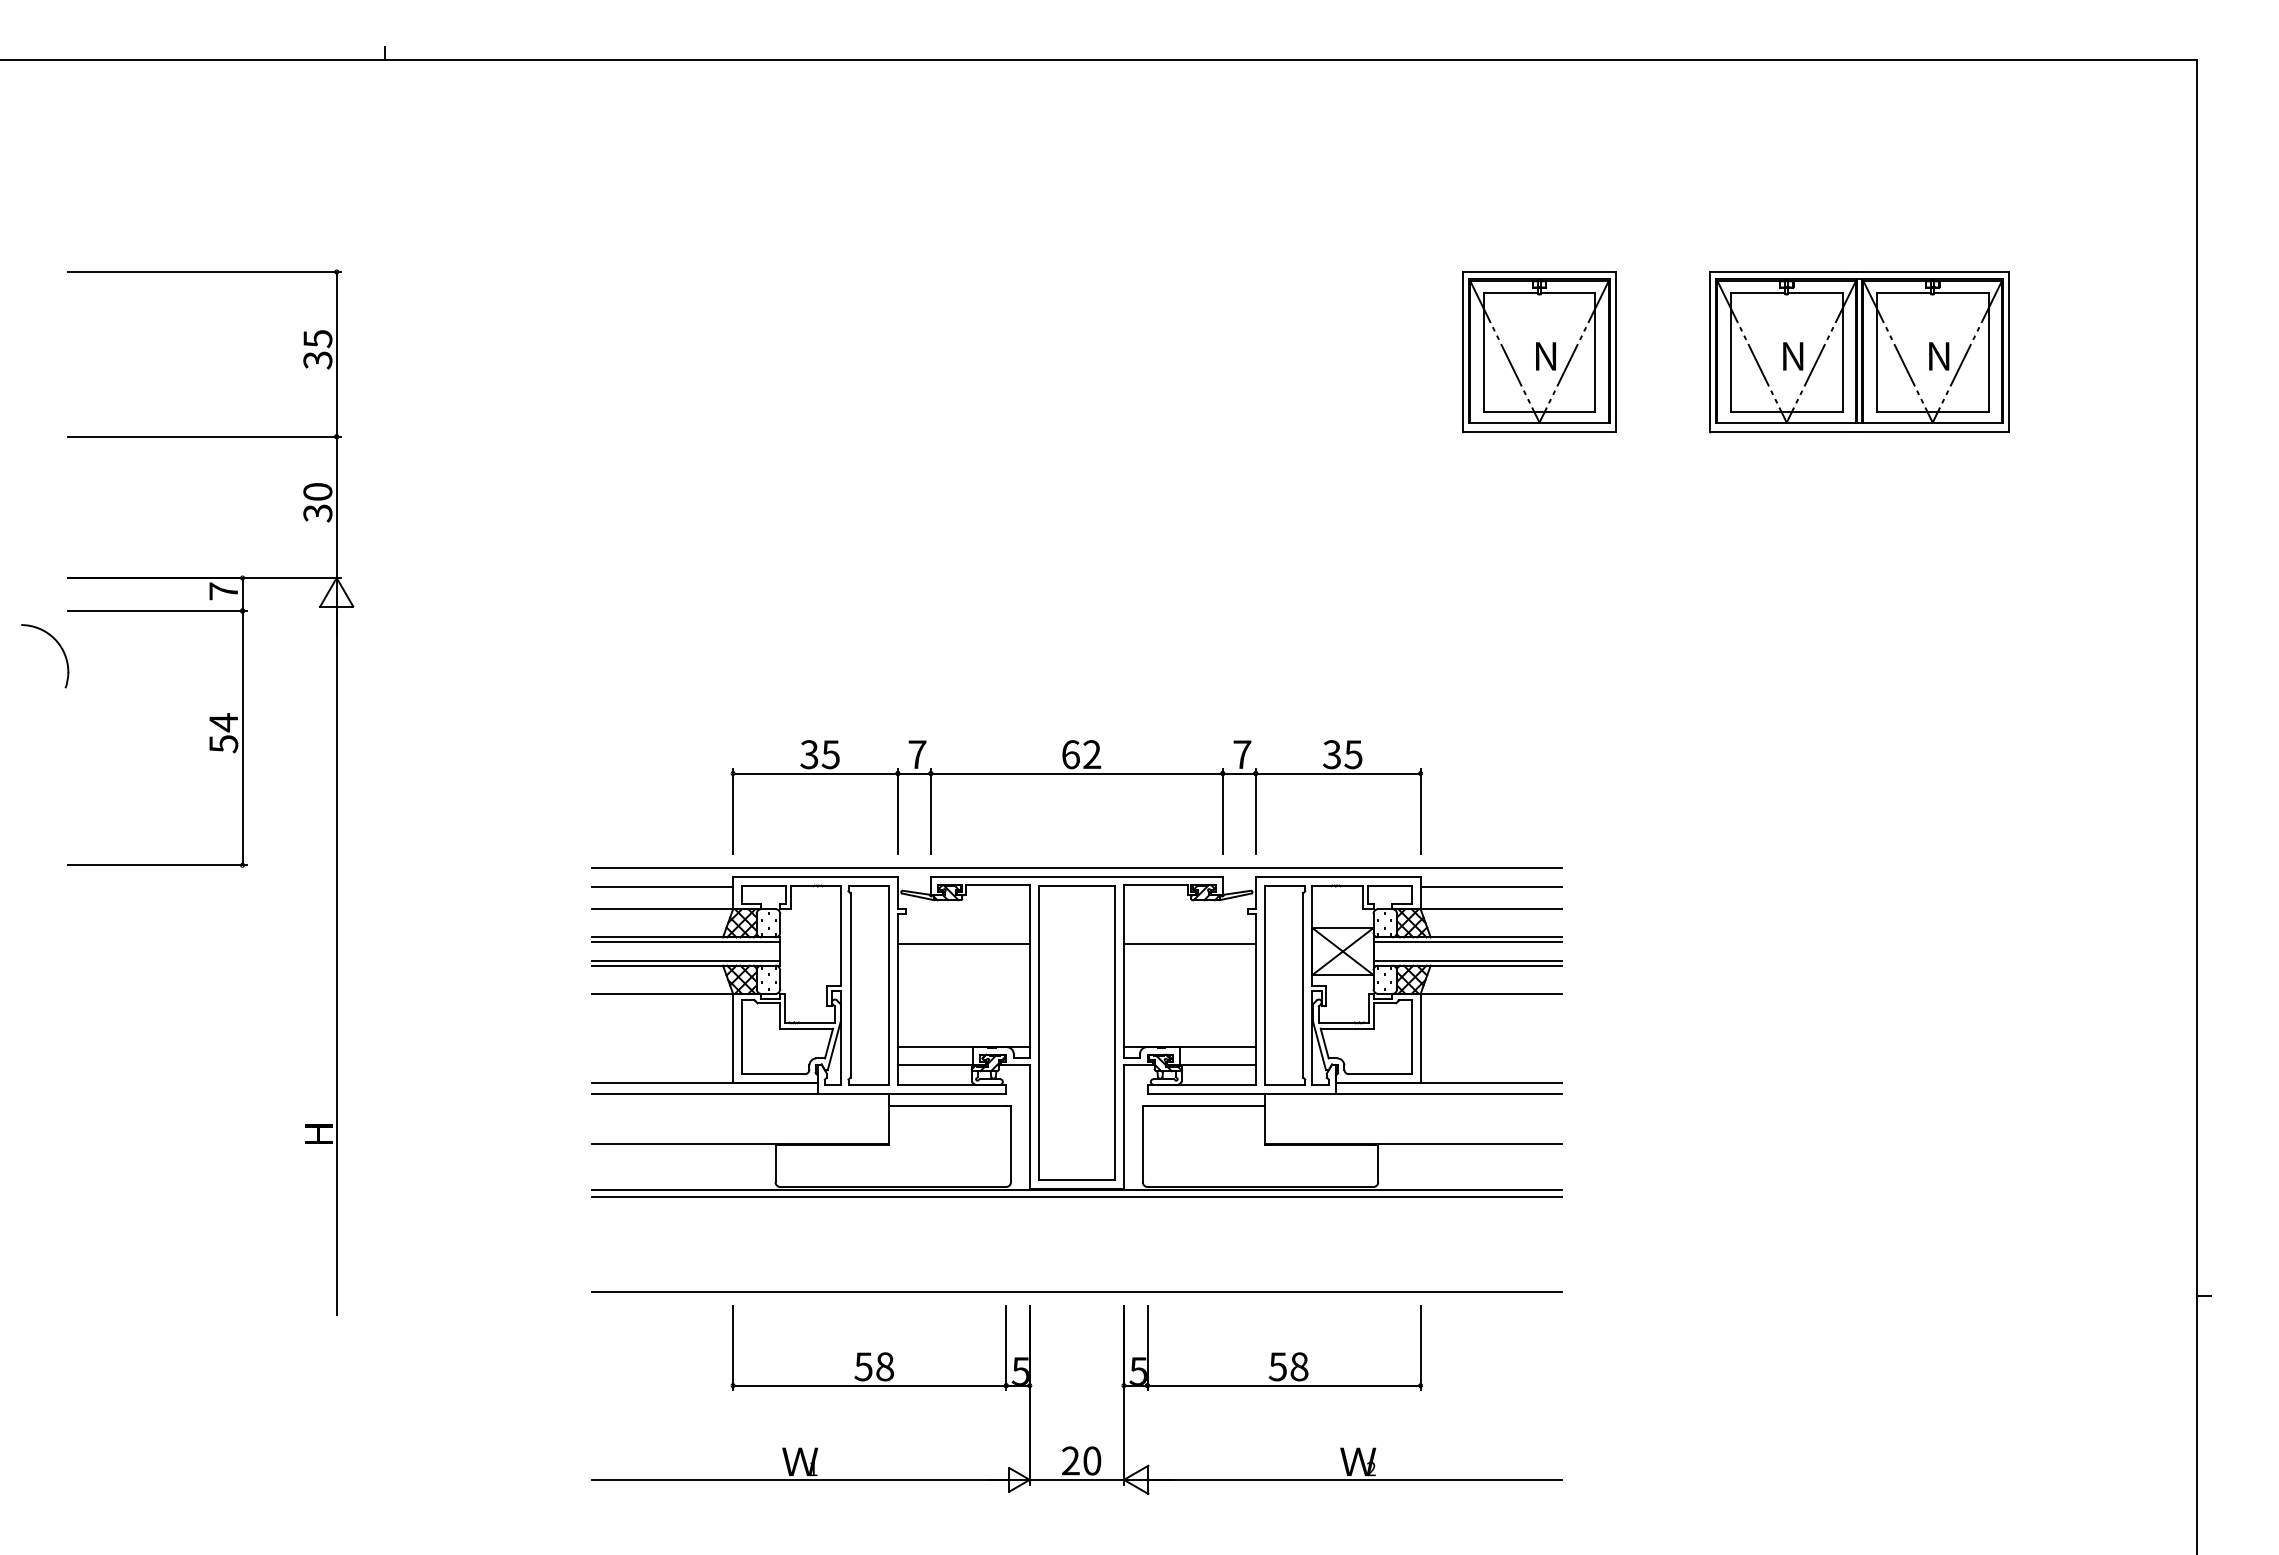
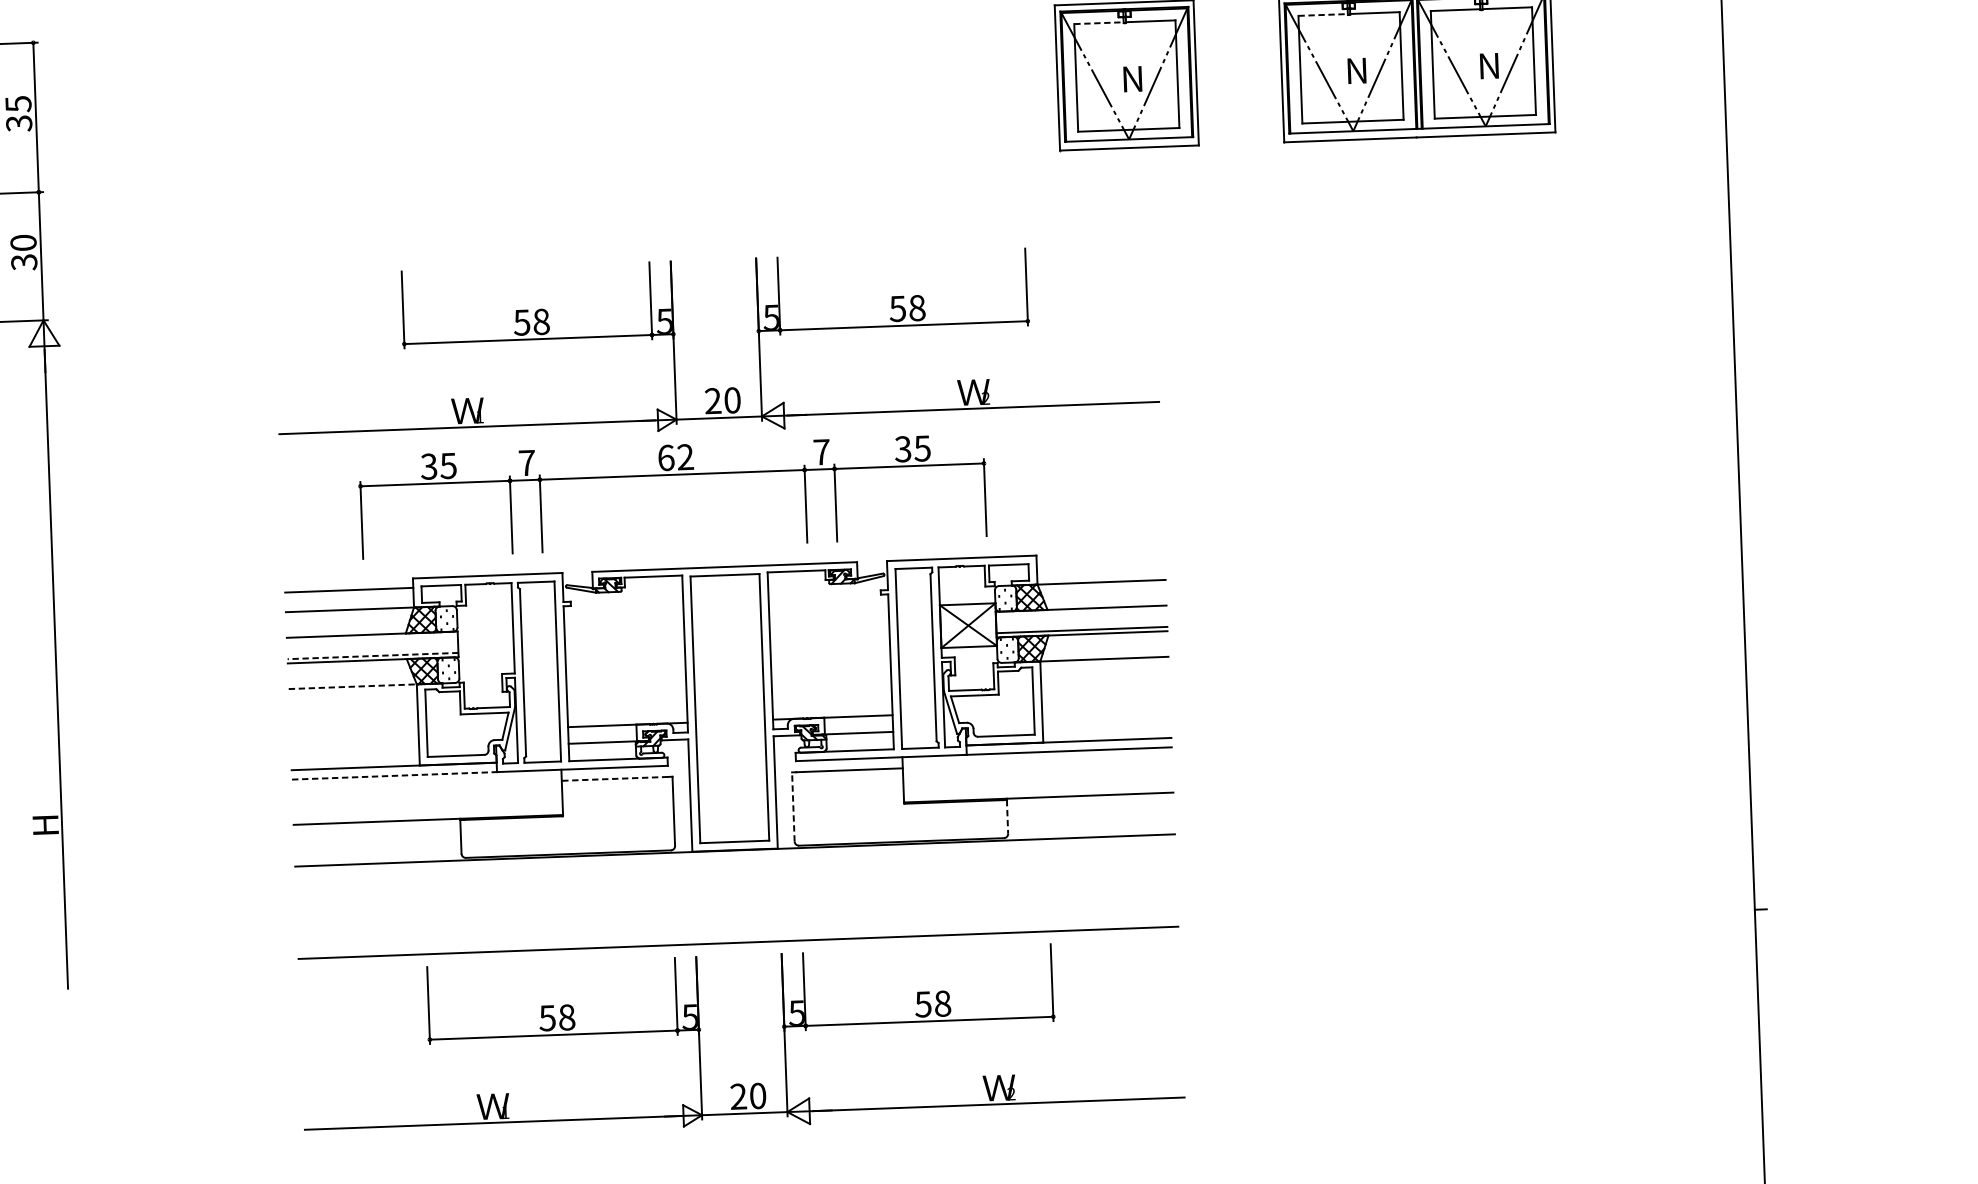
line: (1511, 293) -> (1099, 23), solid -> dashed
line: (1758, 293) -> (1323, 15), solid -> dashed
part: (1032, 619) -> (675, 334), added
part: (1076, 774) -> (671, 475), moved
line: (1076, 867) -> (724, 558), removed
line: (1490, 887) -> (1100, 562), removed
line: (685, 942) -> (371, 639), removed
line: (1467, 942) -> (1081, 613), removed
line: (963, 944) -> (624, 631), removed
line: (1189, 944) -> (829, 624), removed
line: (685, 960) -> (372, 655), solid -> dashed
line: (663, 993) -> (353, 686), solid -> dashed
line: (706, 1093) -> (395, 775), solid -> dashed
line: (947, 1105) -> (614, 778), solid -> dashed
line: (1142, 1143) -> (793, 806), solid -> dashed
line: (1378, 1163) -> (1007, 816), solid -> dashed
line: (1076, 1197) -> (735, 857), removed

